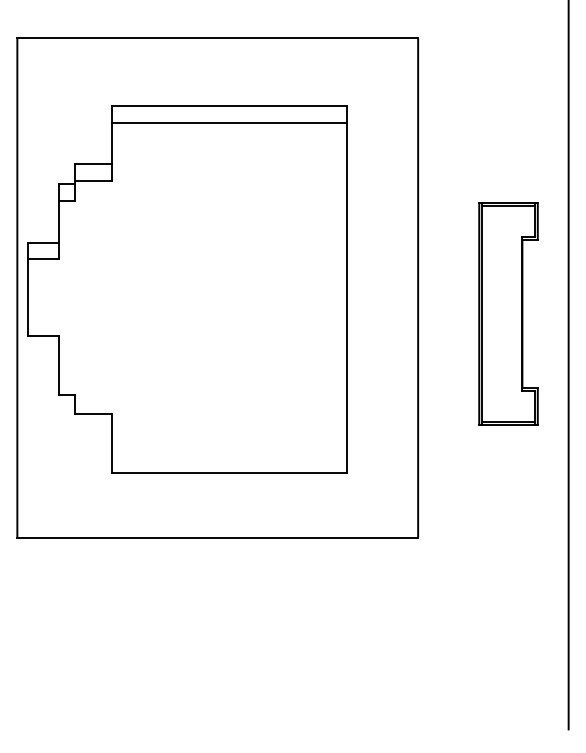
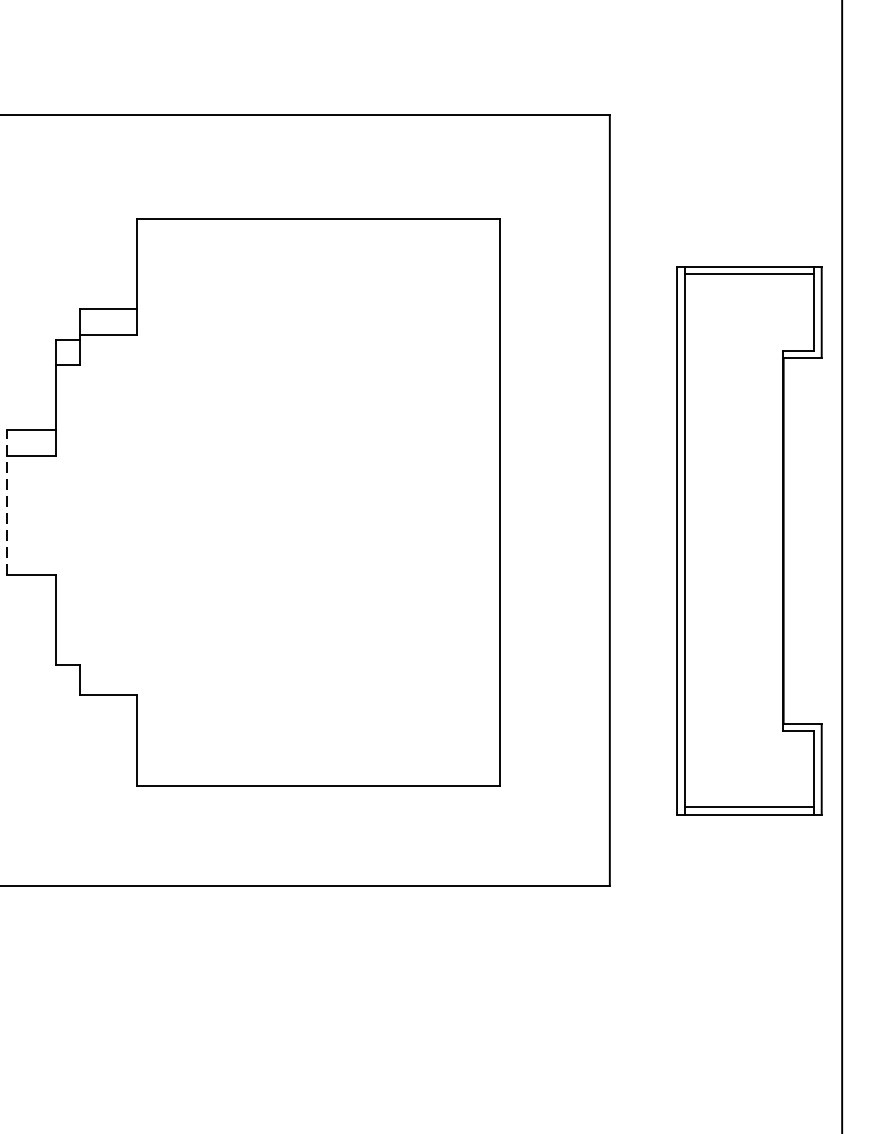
line: (228, 122) -> (317, 244), removed
line: (27, 289) -> (6, 502), solid -> dashed
part: (508, 313) -> (749, 539), size x1.6

